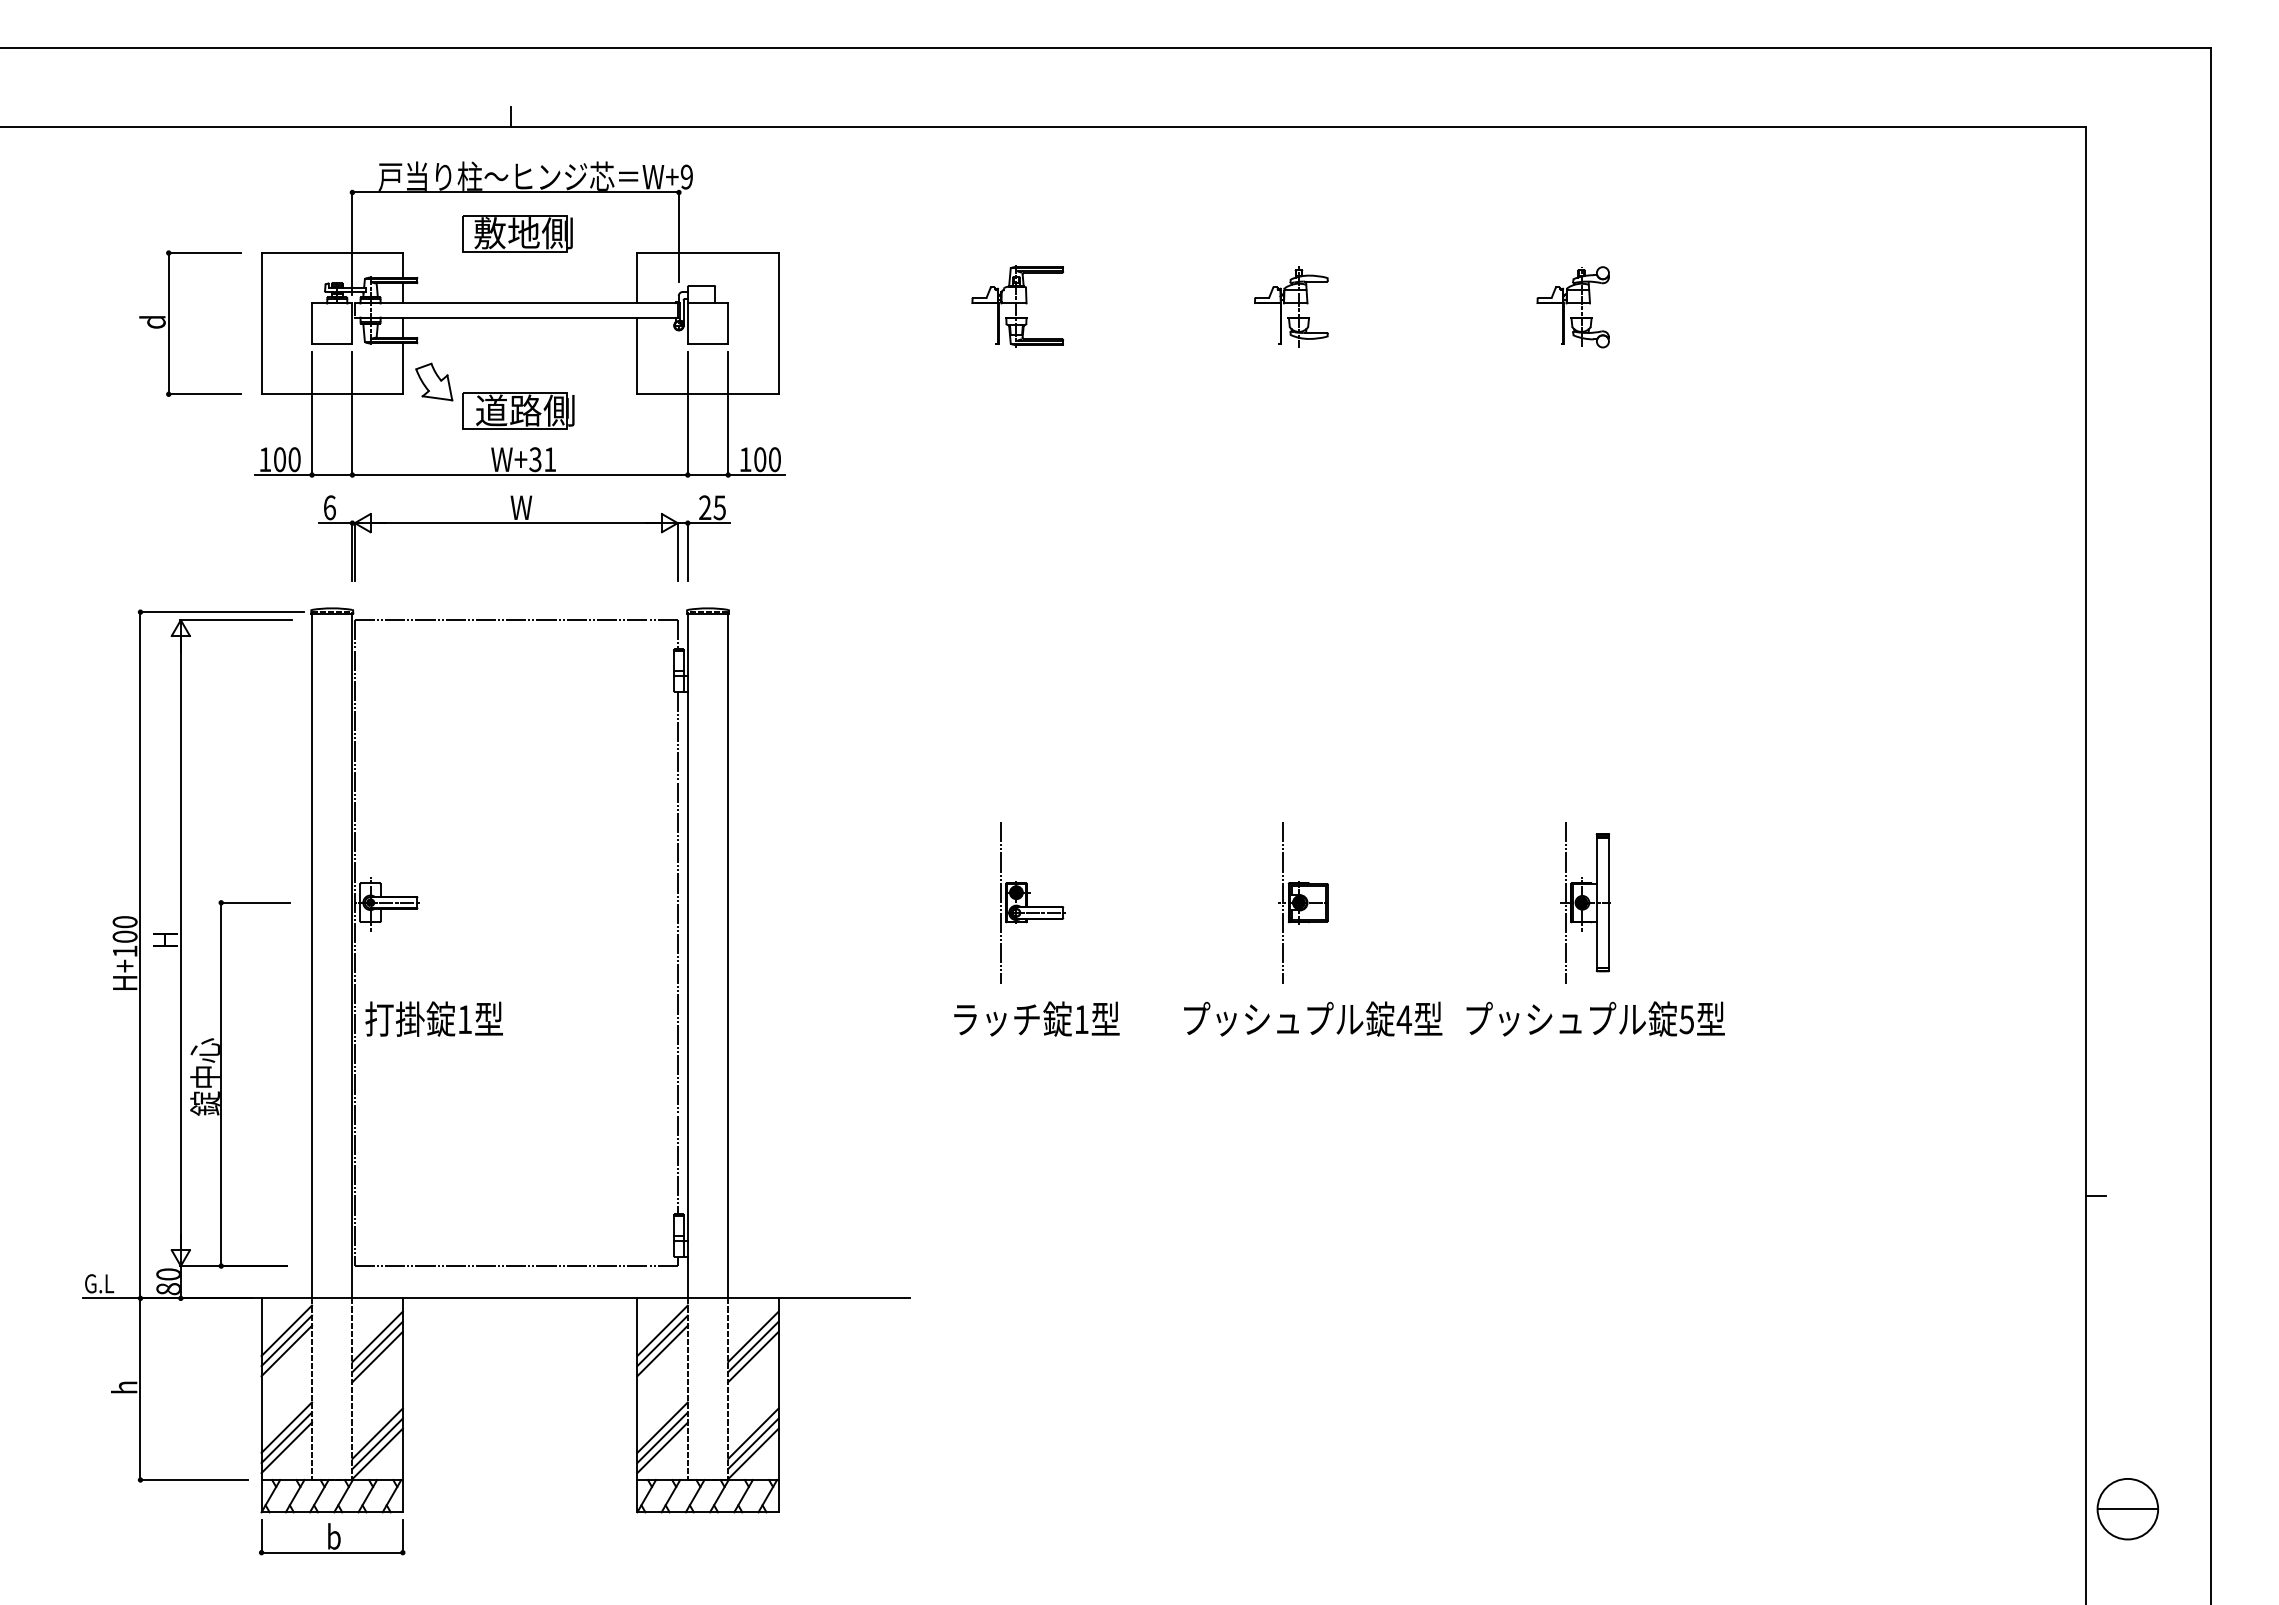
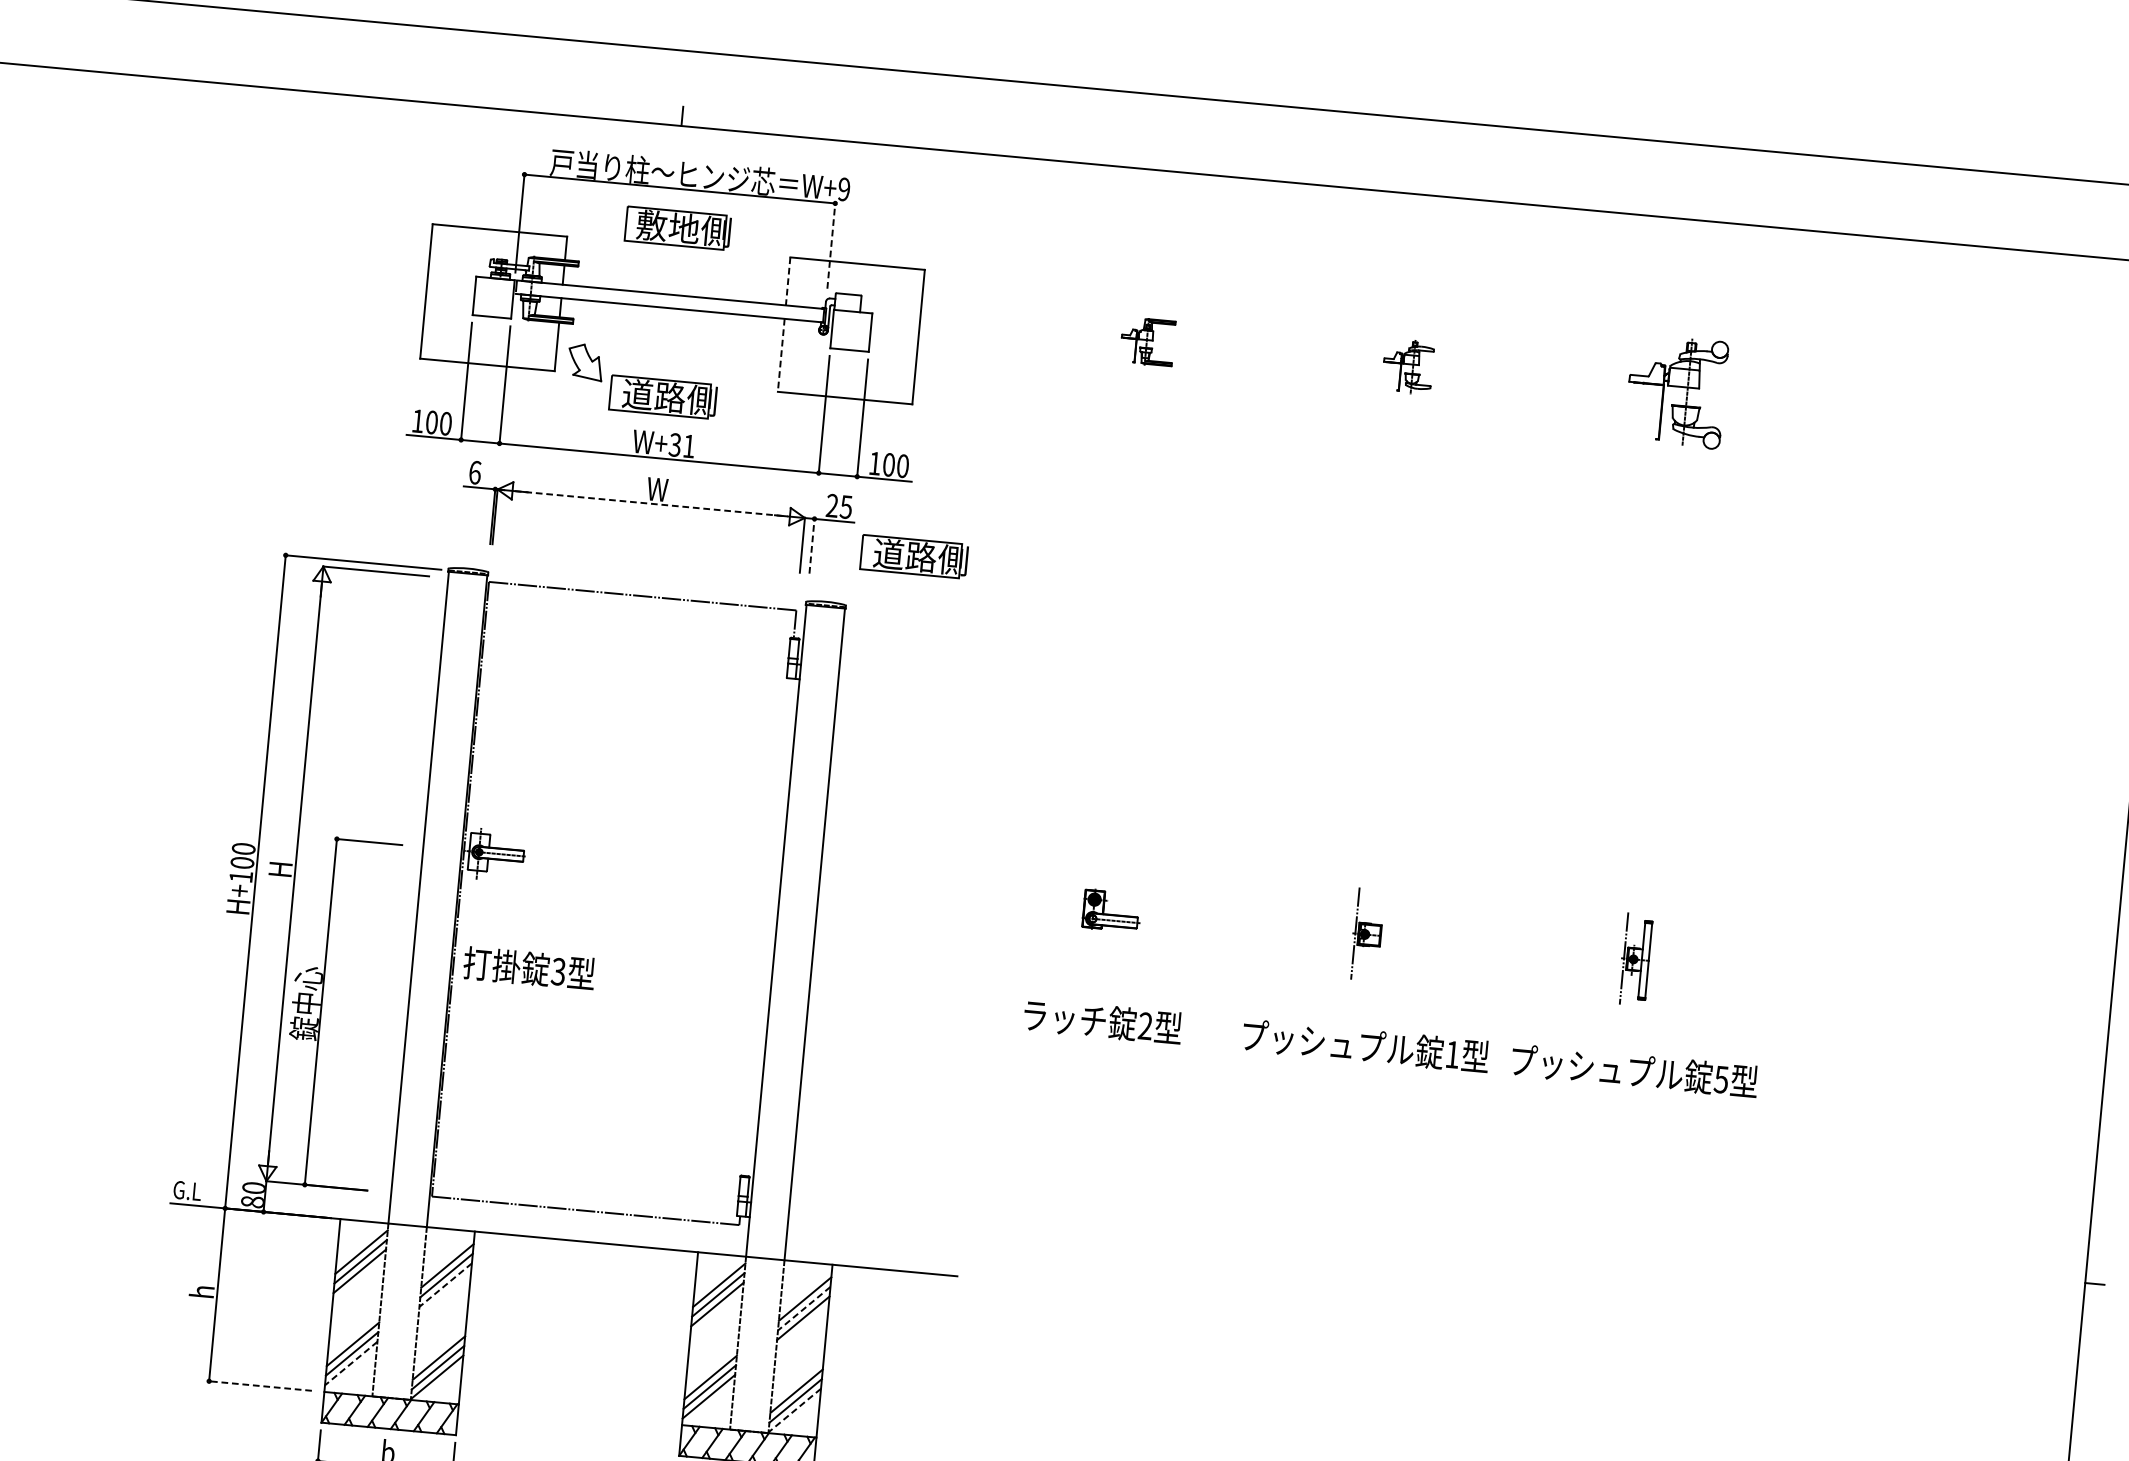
line: (678, 236) -> (830, 245), solid -> dashed
line: (637, 278) -> (788, 281), solid -> dashed
part: (1017, 306) -> (1147, 341), size x0.6
part: (1291, 306) -> (1408, 366), size x0.7
part: (1572, 307) -> (1675, 391), size x1.4
part: (169, 323) -> (338, 283), removed
line: (637, 356) -> (781, 355), solid -> dashed
line: (516, 523) -> (651, 504), solid -> dashed
line: (687, 551) -> (811, 545), solid -> dashed
part: (795, 552) -> (914, 556), added
line: (1000, 902) -> (1078, 907), removed
part: (1303, 902) -> (1366, 934), size x0.6
part: (1585, 902) -> (1635, 959), size x0.6
line: (677, 952) -> (766, 926), removed
text: (464, 1019) -> (558, 971), 1 -> 3
text: (1081, 1019) -> (1145, 1026), 1 -> 2
text: (1404, 1019) -> (1452, 1054), 4 -> 1
line: (753, 1346) -> (804, 1308), solid -> dashed
line: (377, 1357) -> (445, 1285), solid -> dashed
line: (286, 1447) -> (350, 1363), solid -> dashed
line: (753, 1453) -> (794, 1410), solid -> dashed
line: (193, 1480) -> (259, 1386), solid -> dashed

